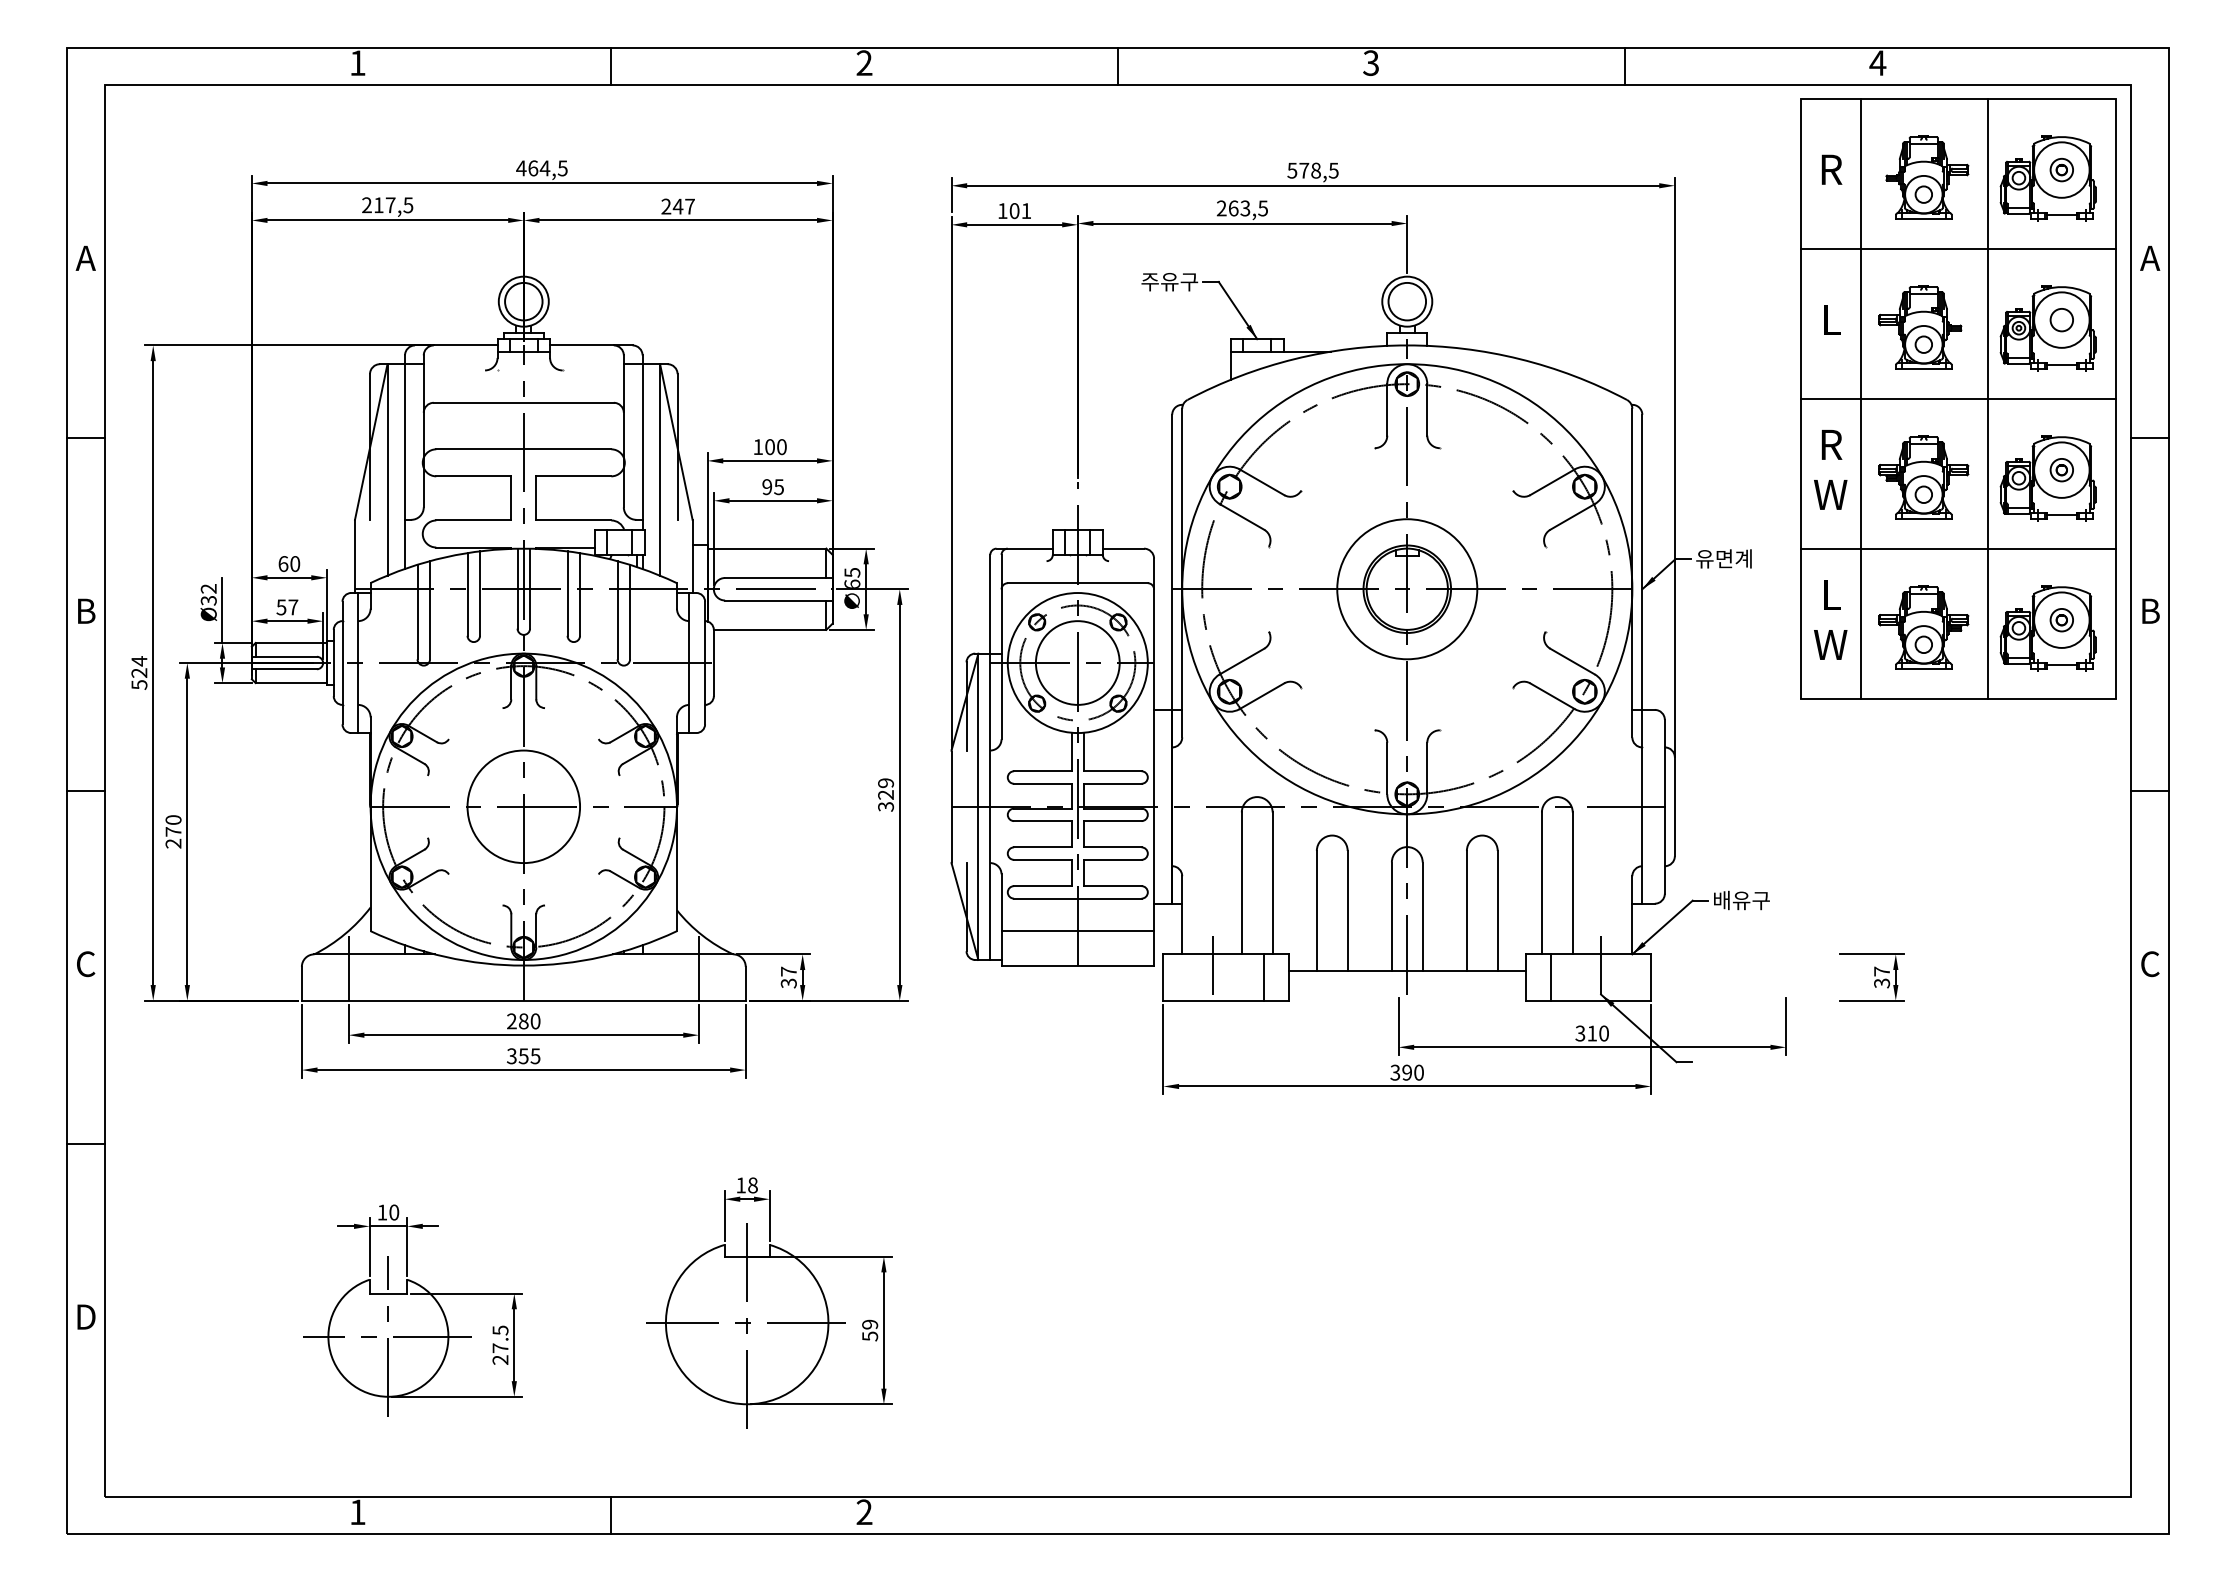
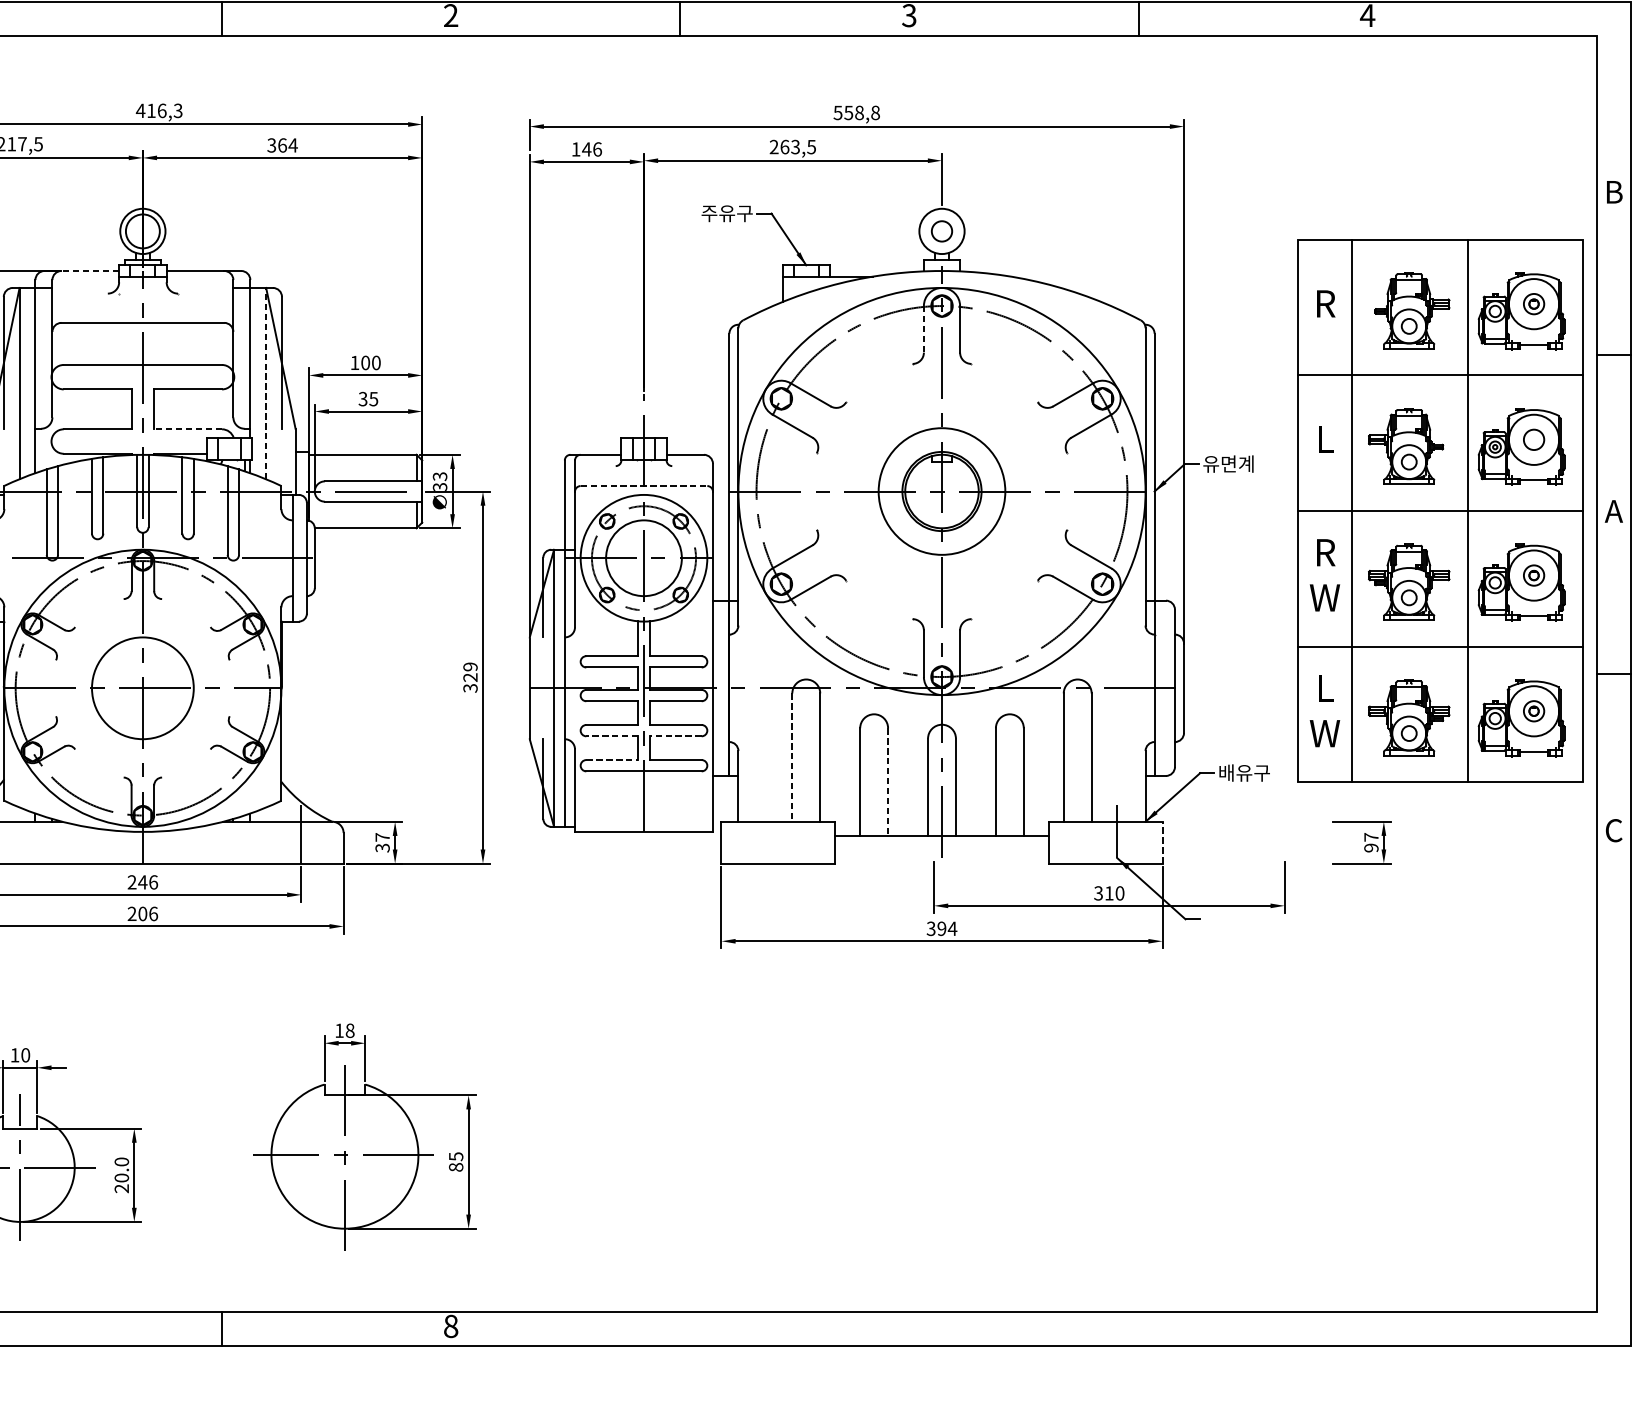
text: (547, 168) -> (164, 110), 464,5 -> 416,3
text: (1318, 170) -> (861, 112), 578,5 -> 558,8
text: (678, 206) -> (282, 145), 247 -> 364
text: (1020, 211) -> (592, 149), 101 -> 146
text: (2150, 257) -> (1614, 191), A -> B
circle: (1407, 301) -> (942, 231), size x0.6
line: (465, 345) -> (90, 271), solid -> dashed
part: (1958, 398) -> (1440, 510), moved
line: (1387, 409) -> (924, 328), solid -> dashed
line: (660, 469) -> (266, 383), solid -> dashed
text: (767, 486) -> (363, 398), 95 -> 35
line: (573, 520) -> (187, 429), solid -> dashed
text: (852, 577) -> (440, 480), 65 -> 33
line: (1078, 583) -> (644, 486), solid -> dashed
text: (2150, 610) -> (1614, 510), B -> A
line: (1042, 859) -> (612, 735), solid -> dashed
line: (1112, 859) -> (675, 735), solid -> dashed
line: (1241, 883) -> (792, 757), solid -> dashed
line: (1042, 886) -> (612, 760), solid -> dashed
line: (1347, 910) -> (887, 782), solid -> dashed
line: (1077, 931) -> (643, 801), removed
line: (1213, 964) -> (766, 830), removed
line: (1263, 977) -> (811, 842), removed
line: (1551, 977) -> (1072, 842), removed
line: (1651, 977) -> (1162, 842), solid -> dashed
text: (1881, 983) -> (1370, 848), 37 -> 97
text: (529, 1021) -> (148, 882), 280 -> 246
text: (523, 1056) -> (142, 914), 355 -> 206
text: (1418, 1072) -> (952, 928), 390 -> 394
text: (870, 1330) -> (456, 1161), 59 -> 85
text: (500, 1339) -> (121, 1170), 27.5 -> 20.0
text: (864, 1512) -> (451, 1326), 2 -> 8

